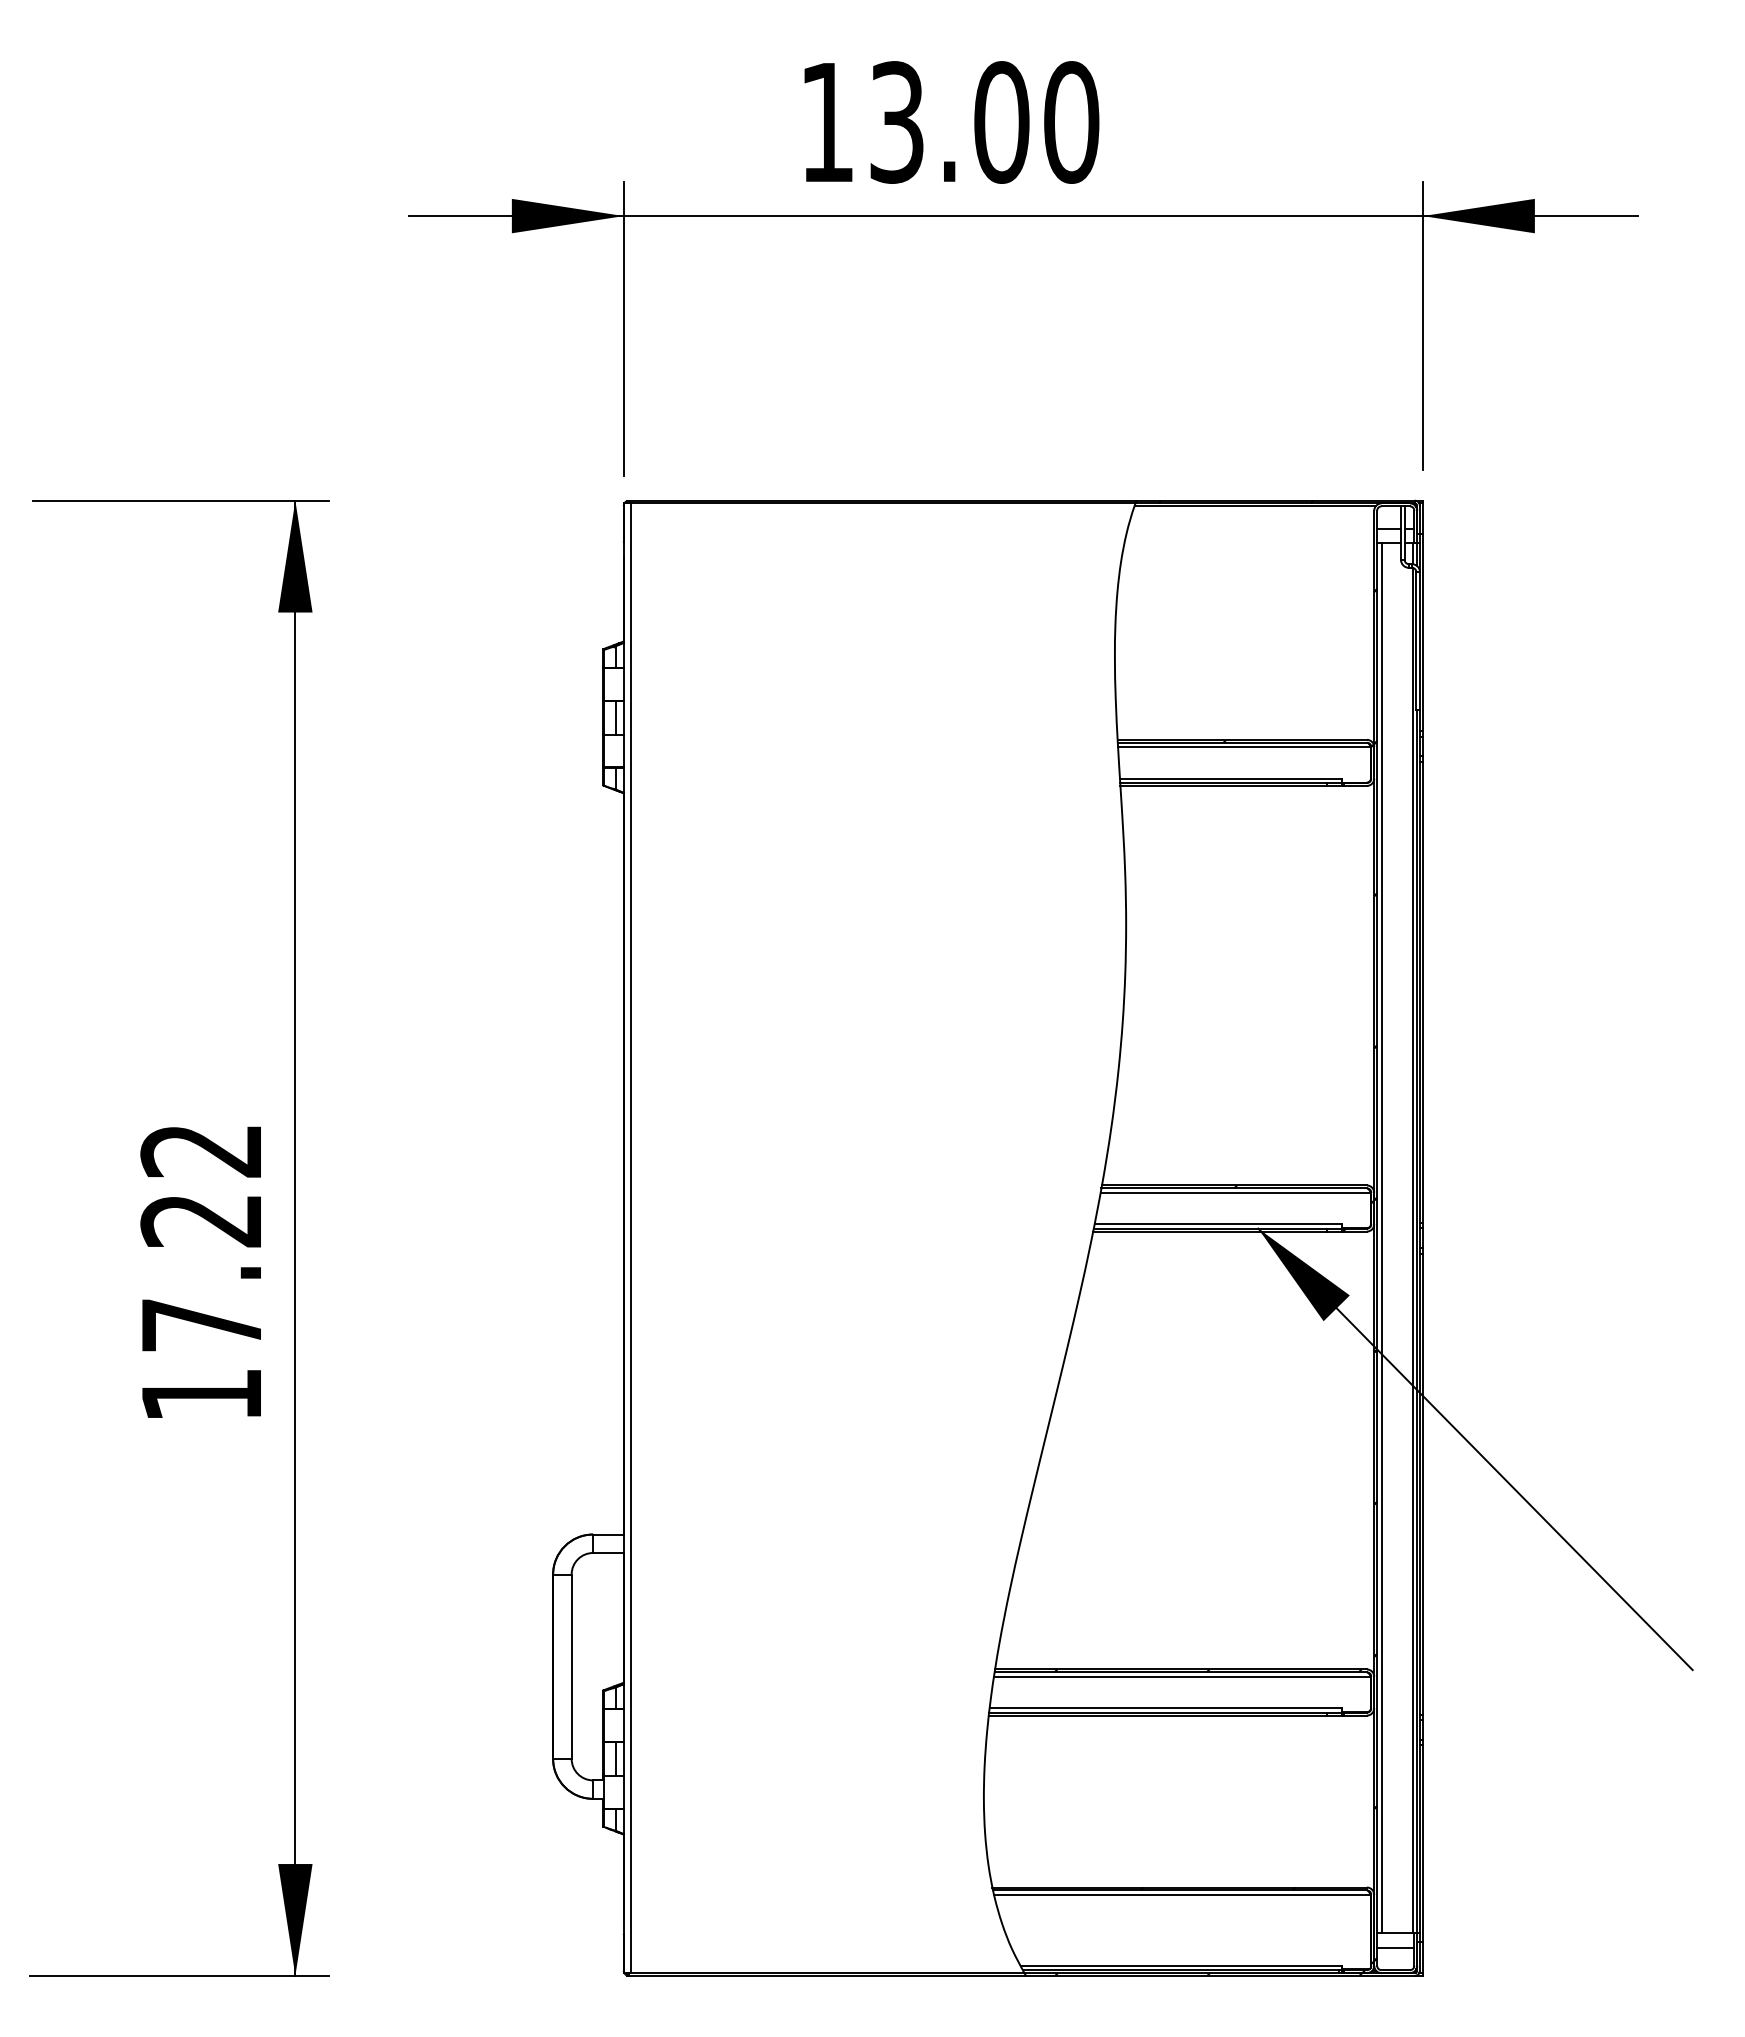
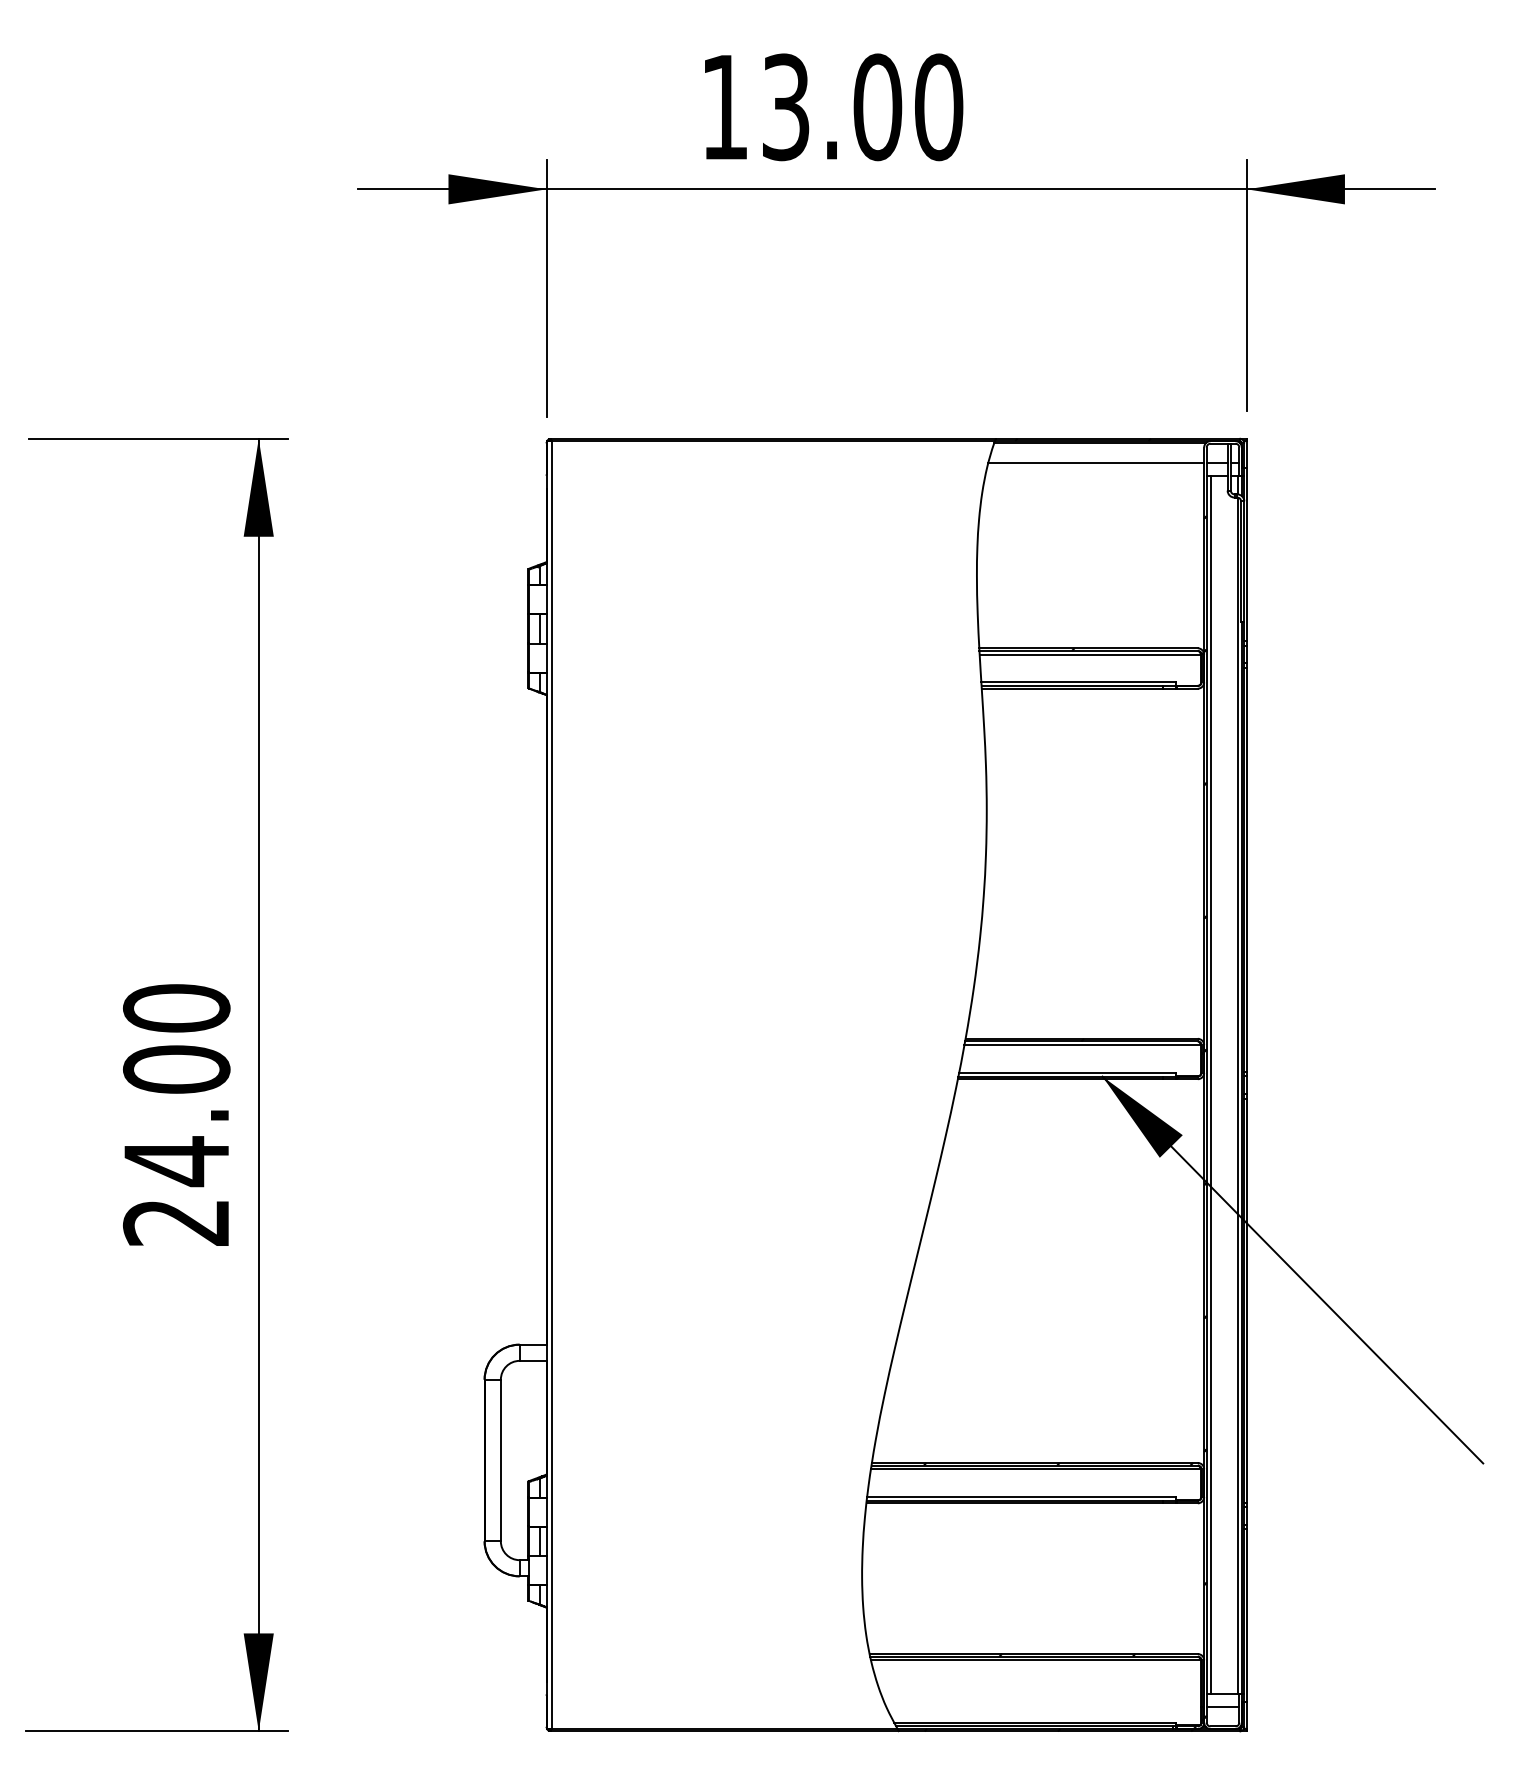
line: (1251, 528) -> (1096, 463), added
text: (201, 1272) -> (176, 1115), 17.22 -> 24.00

